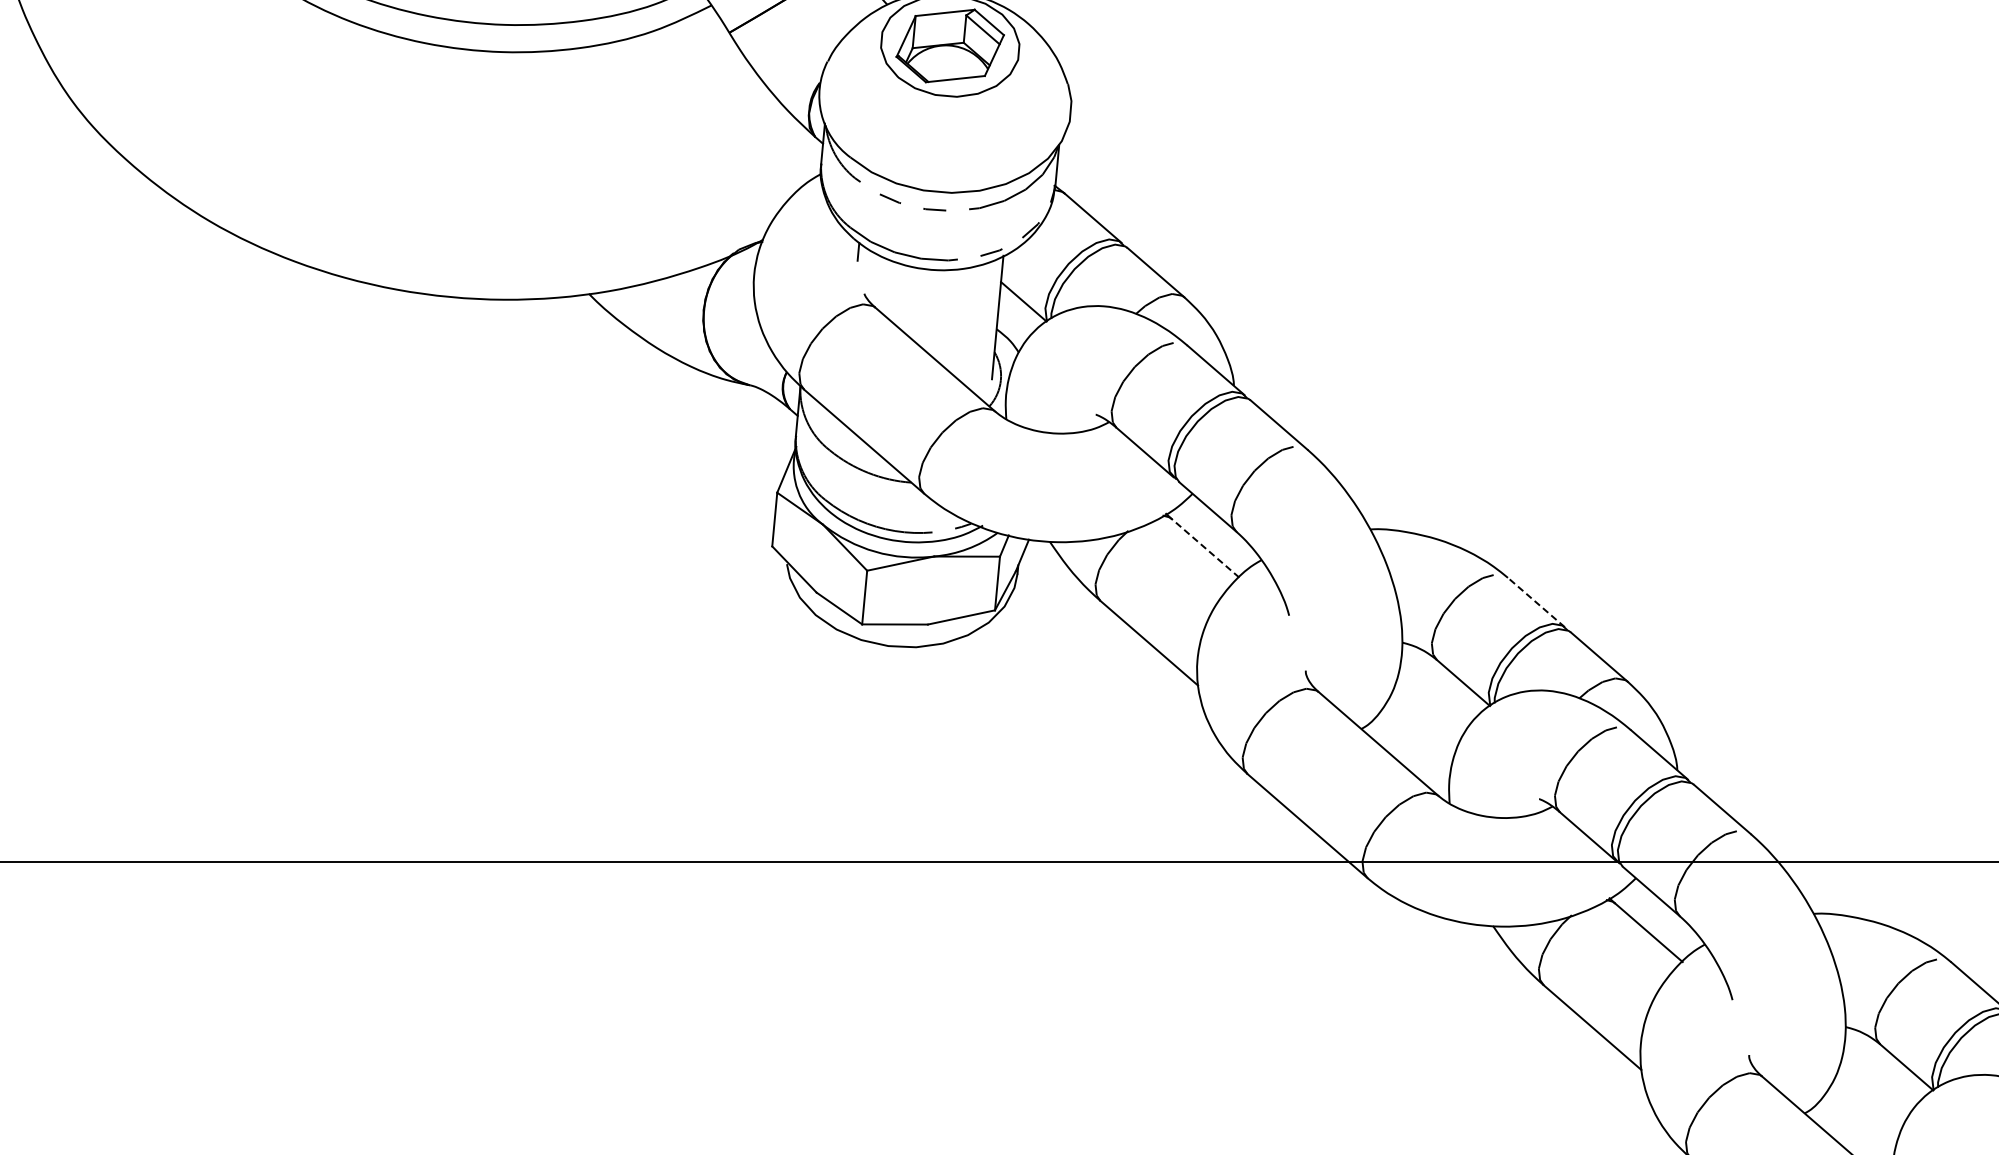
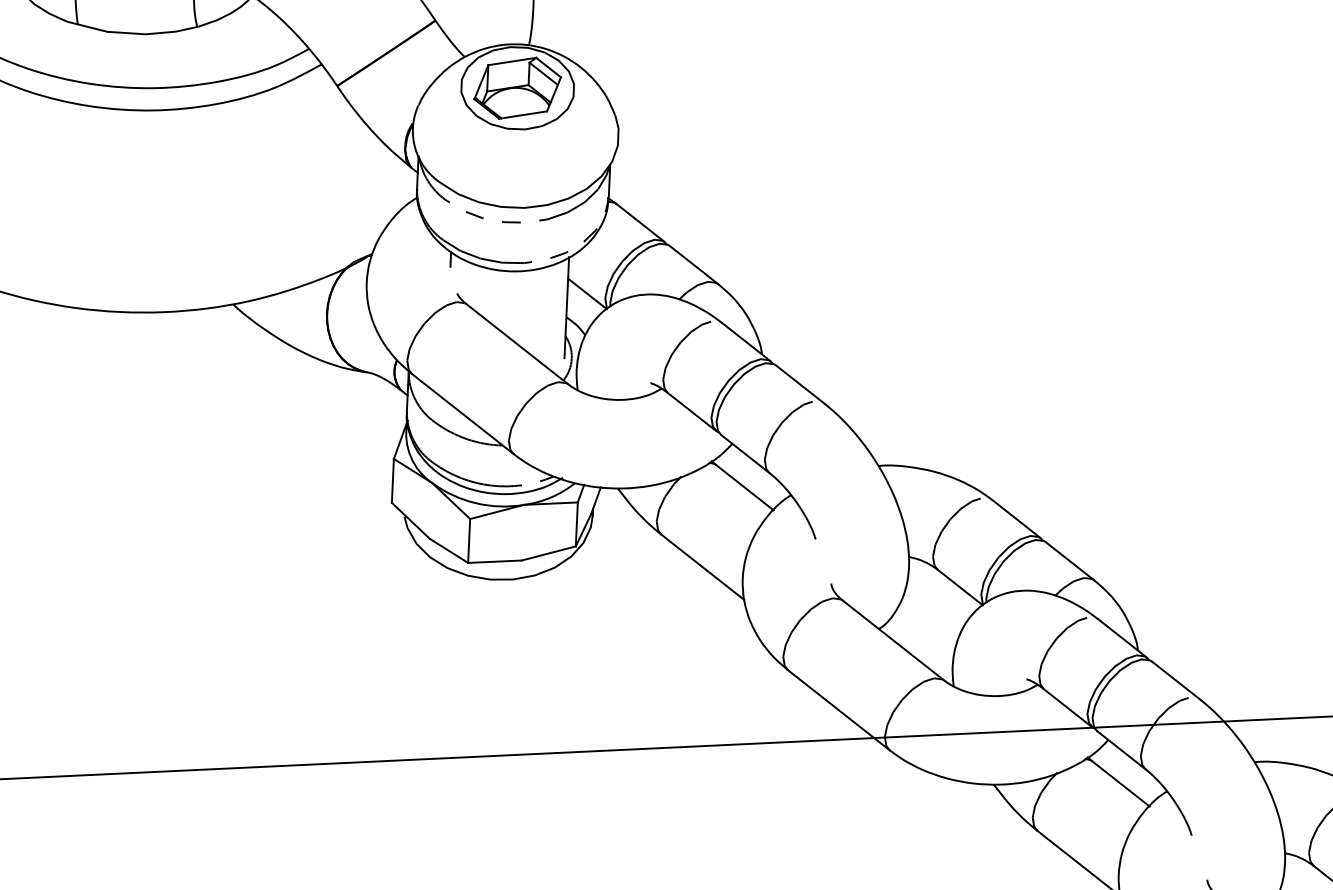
line: (1205, 548) -> (744, 487), dashed -> solid
line: (1536, 602) -> (1016, 519), dashed -> solid

